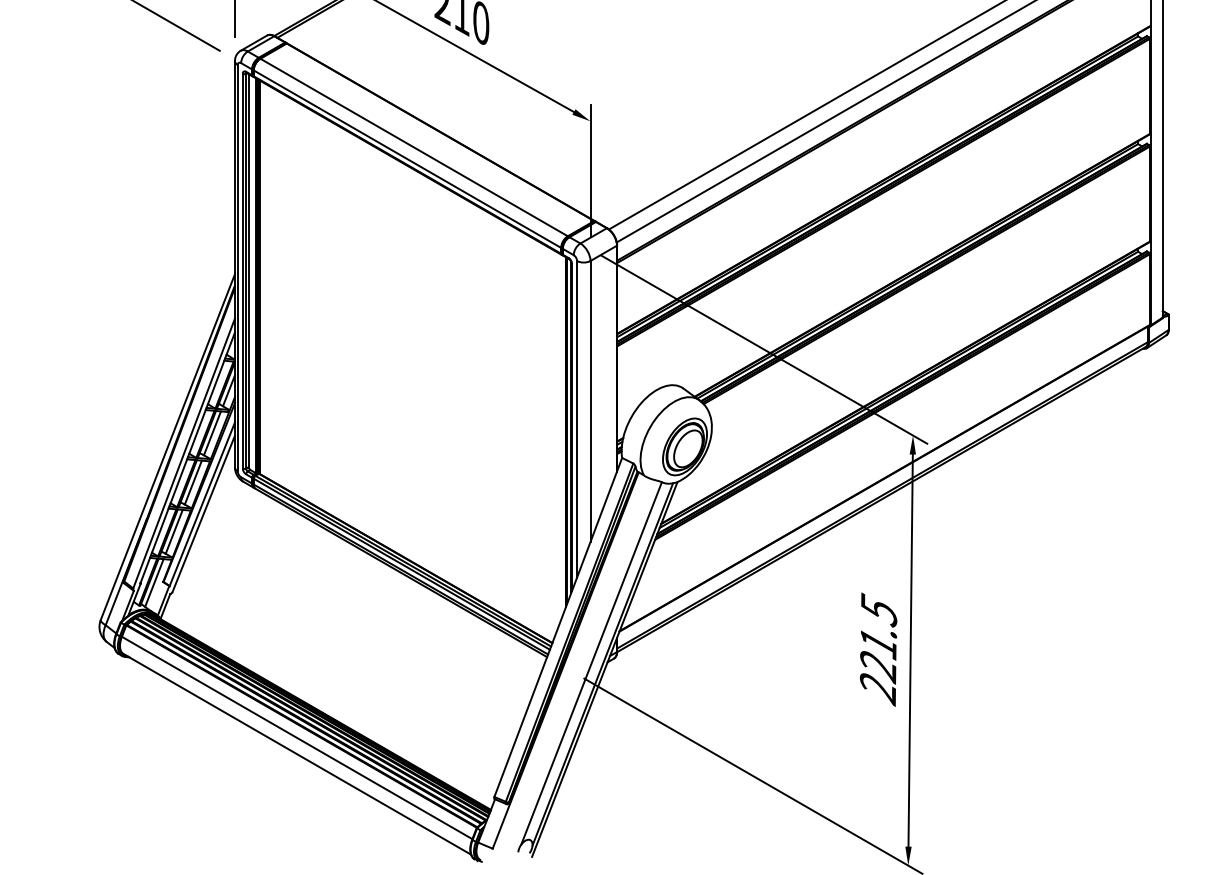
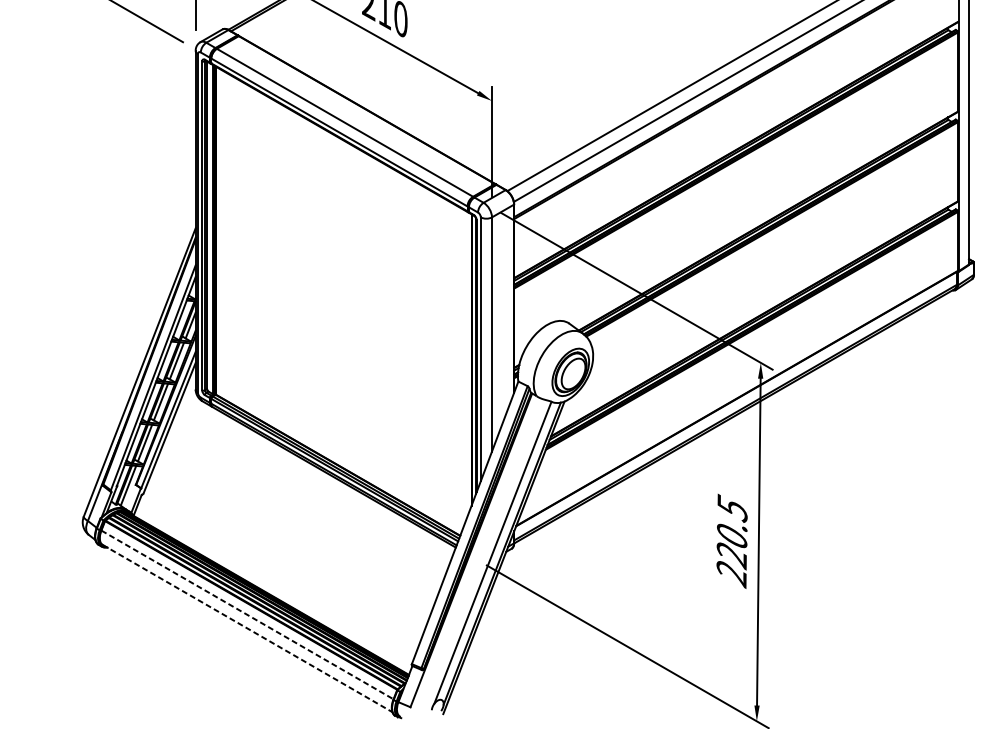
text: (878, 644) -> (732, 537), 221.5 -> 220.5
line: (297, 738) -> (247, 615), solid -> dashed
line: (297, 754) -> (247, 628), solid -> dashed

